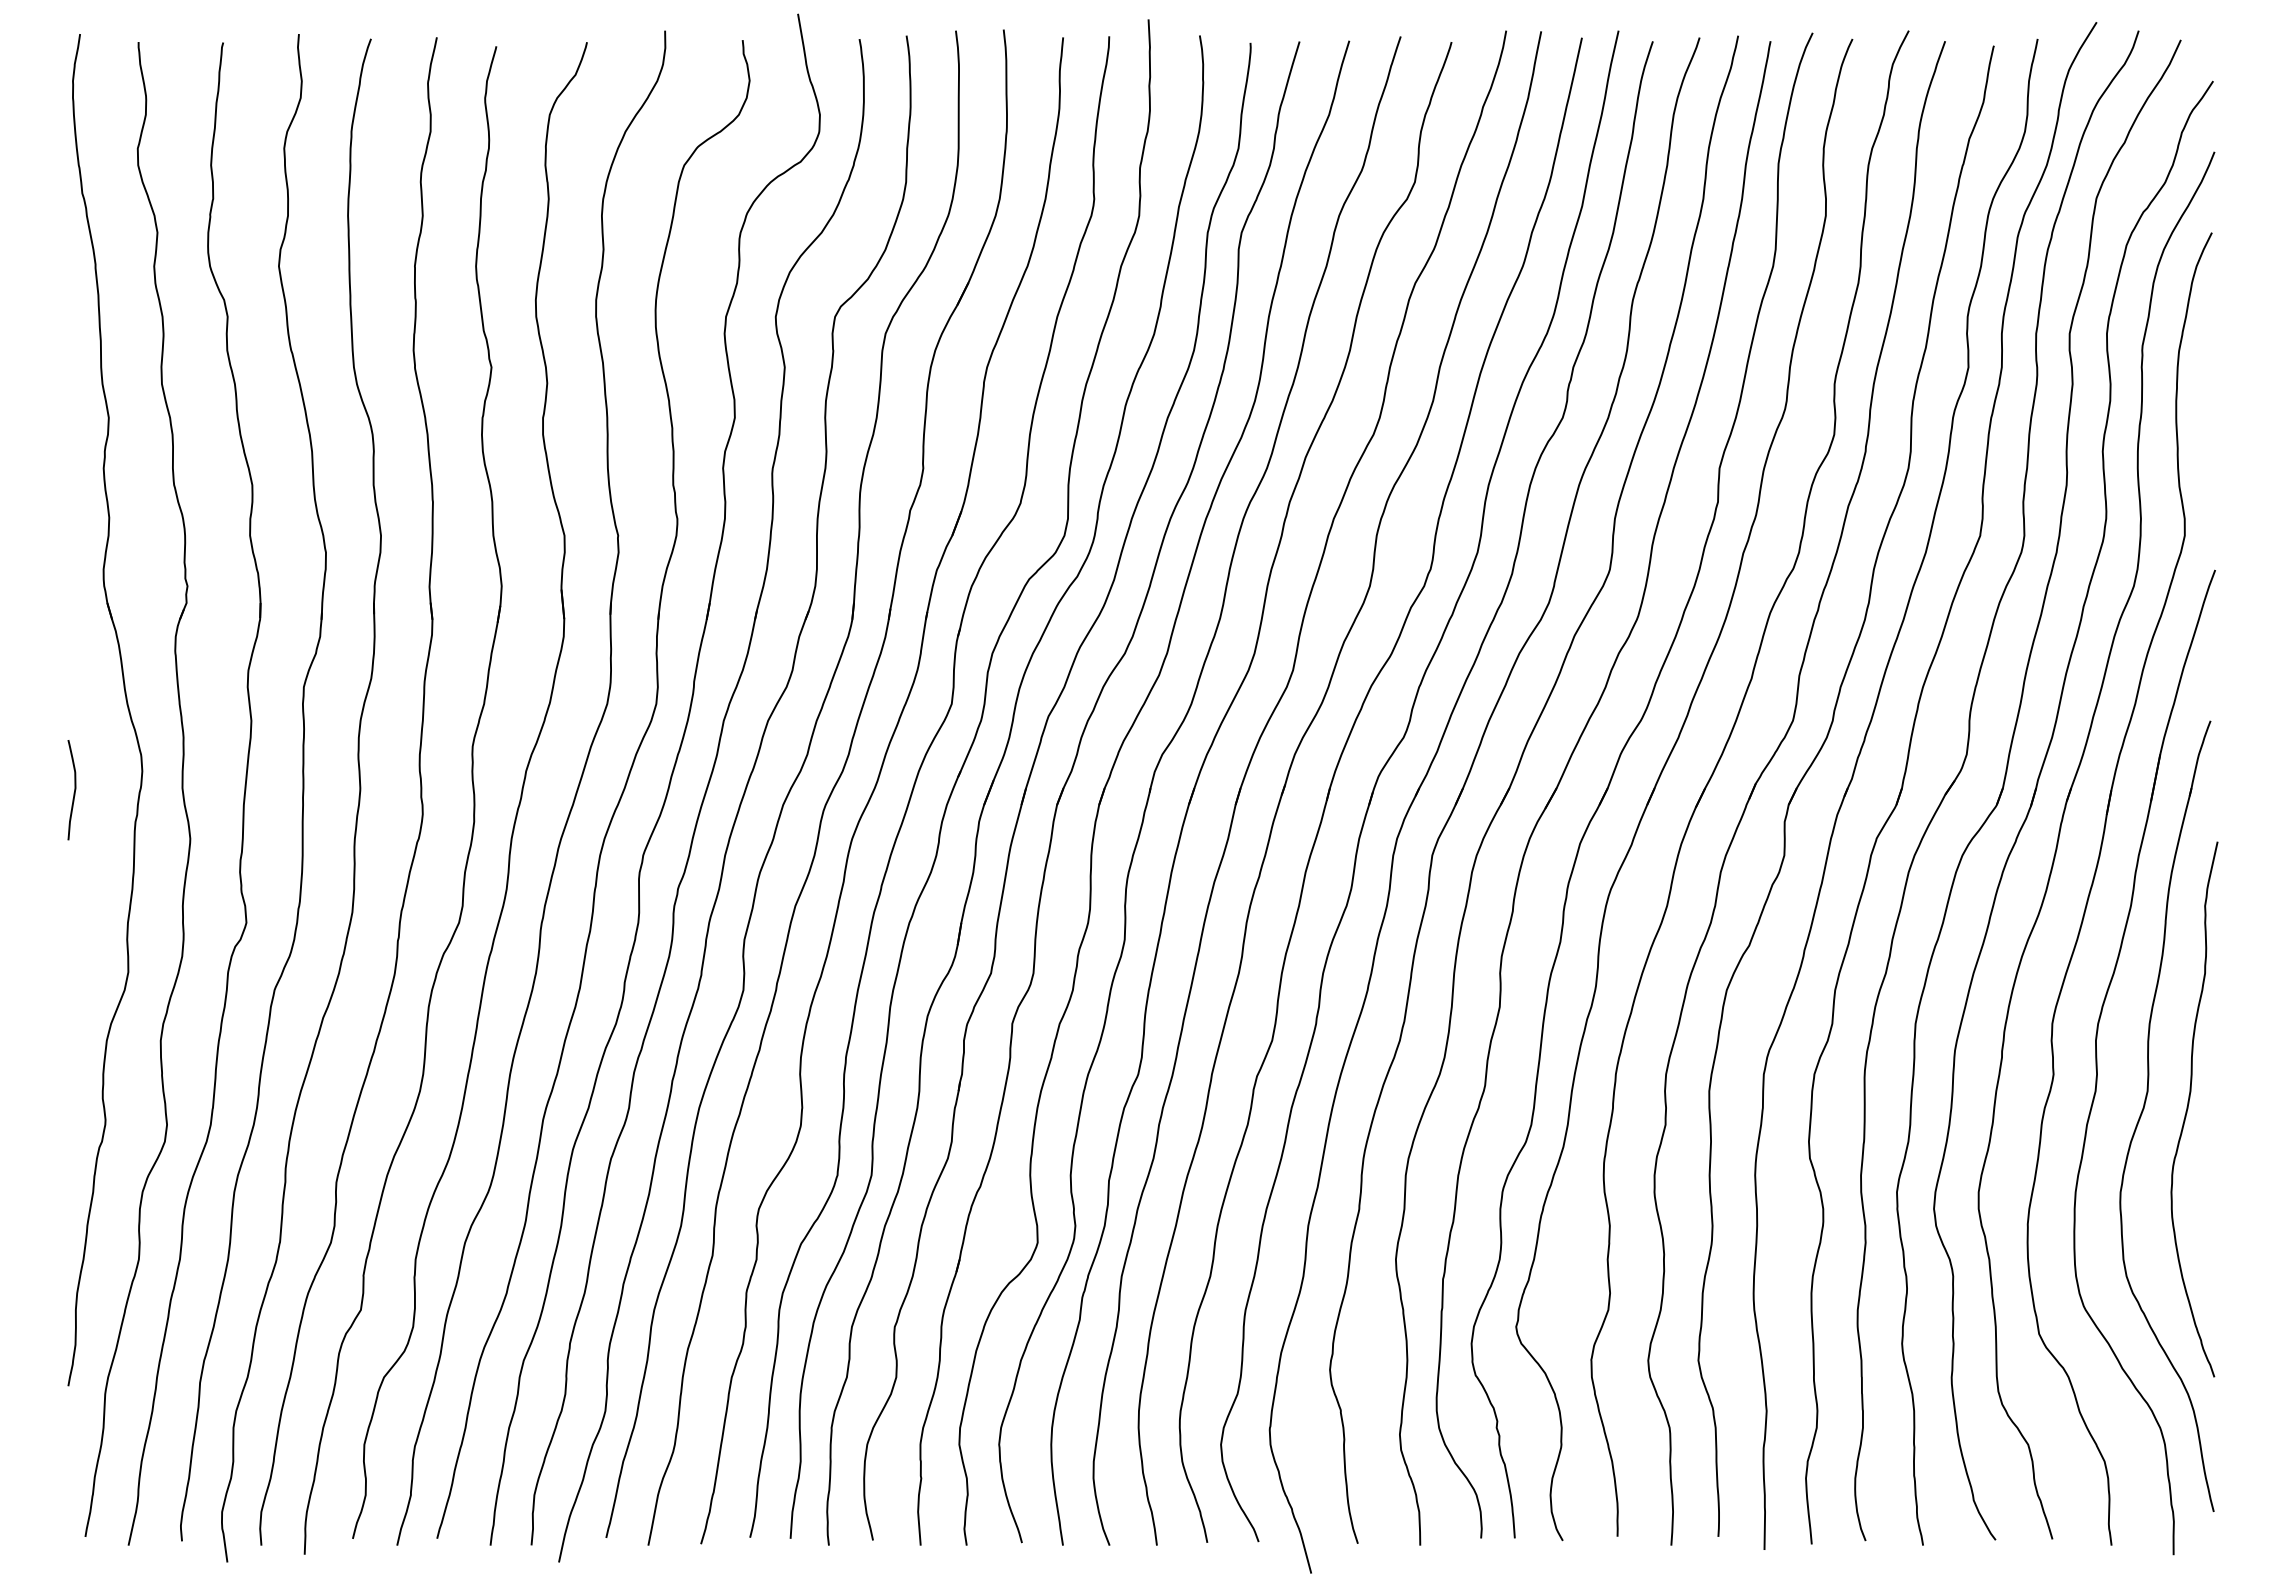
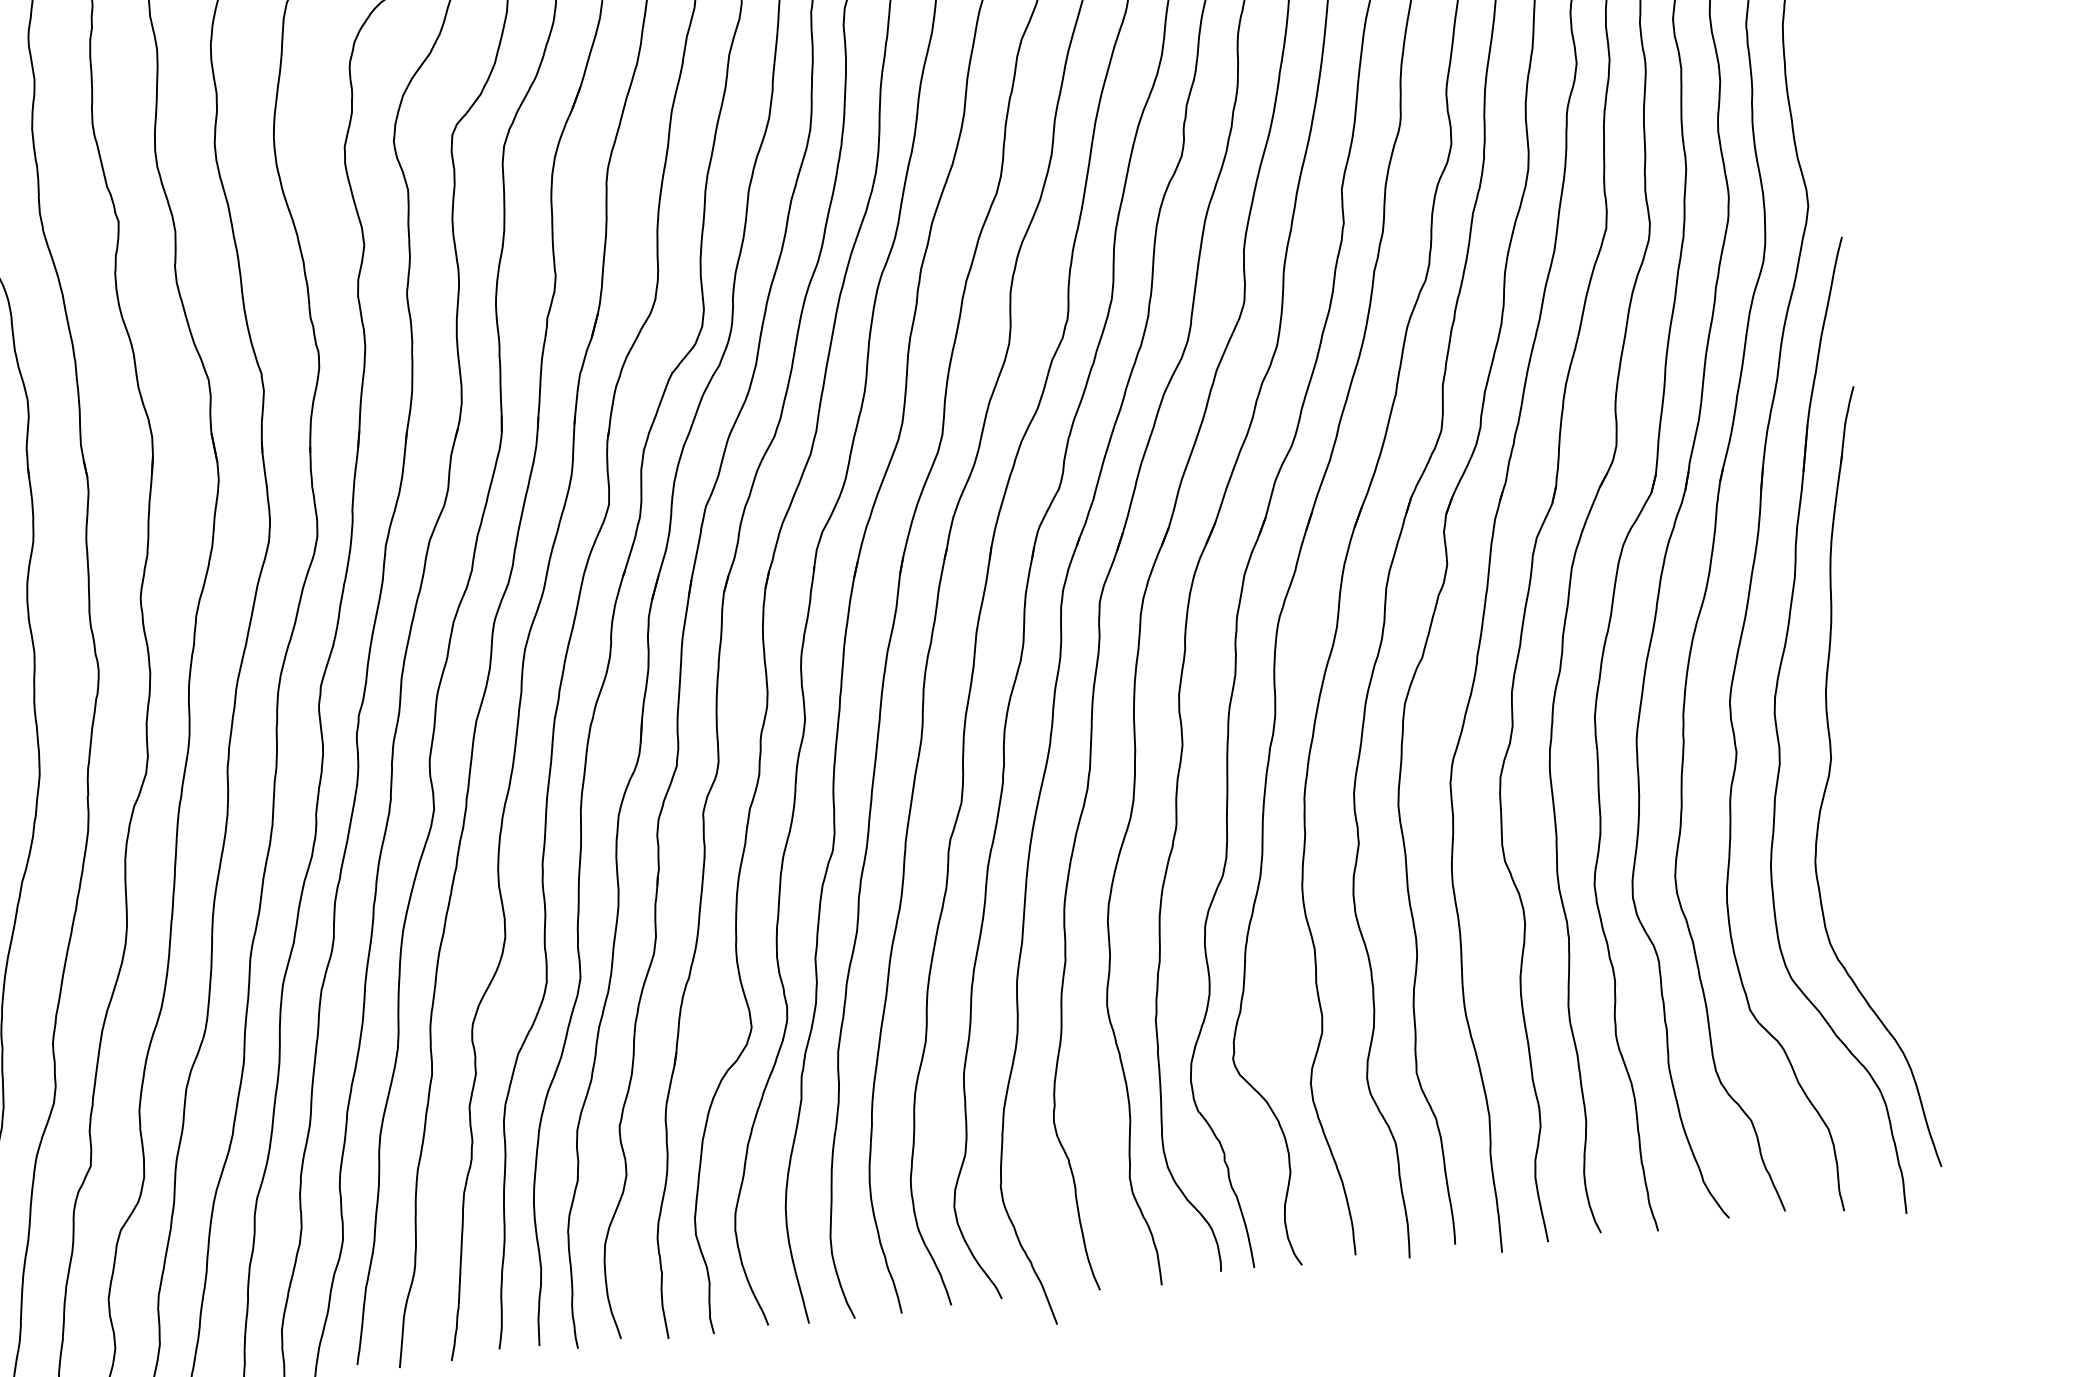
curve: (2188, 1109) -> (1873, 772), removed

